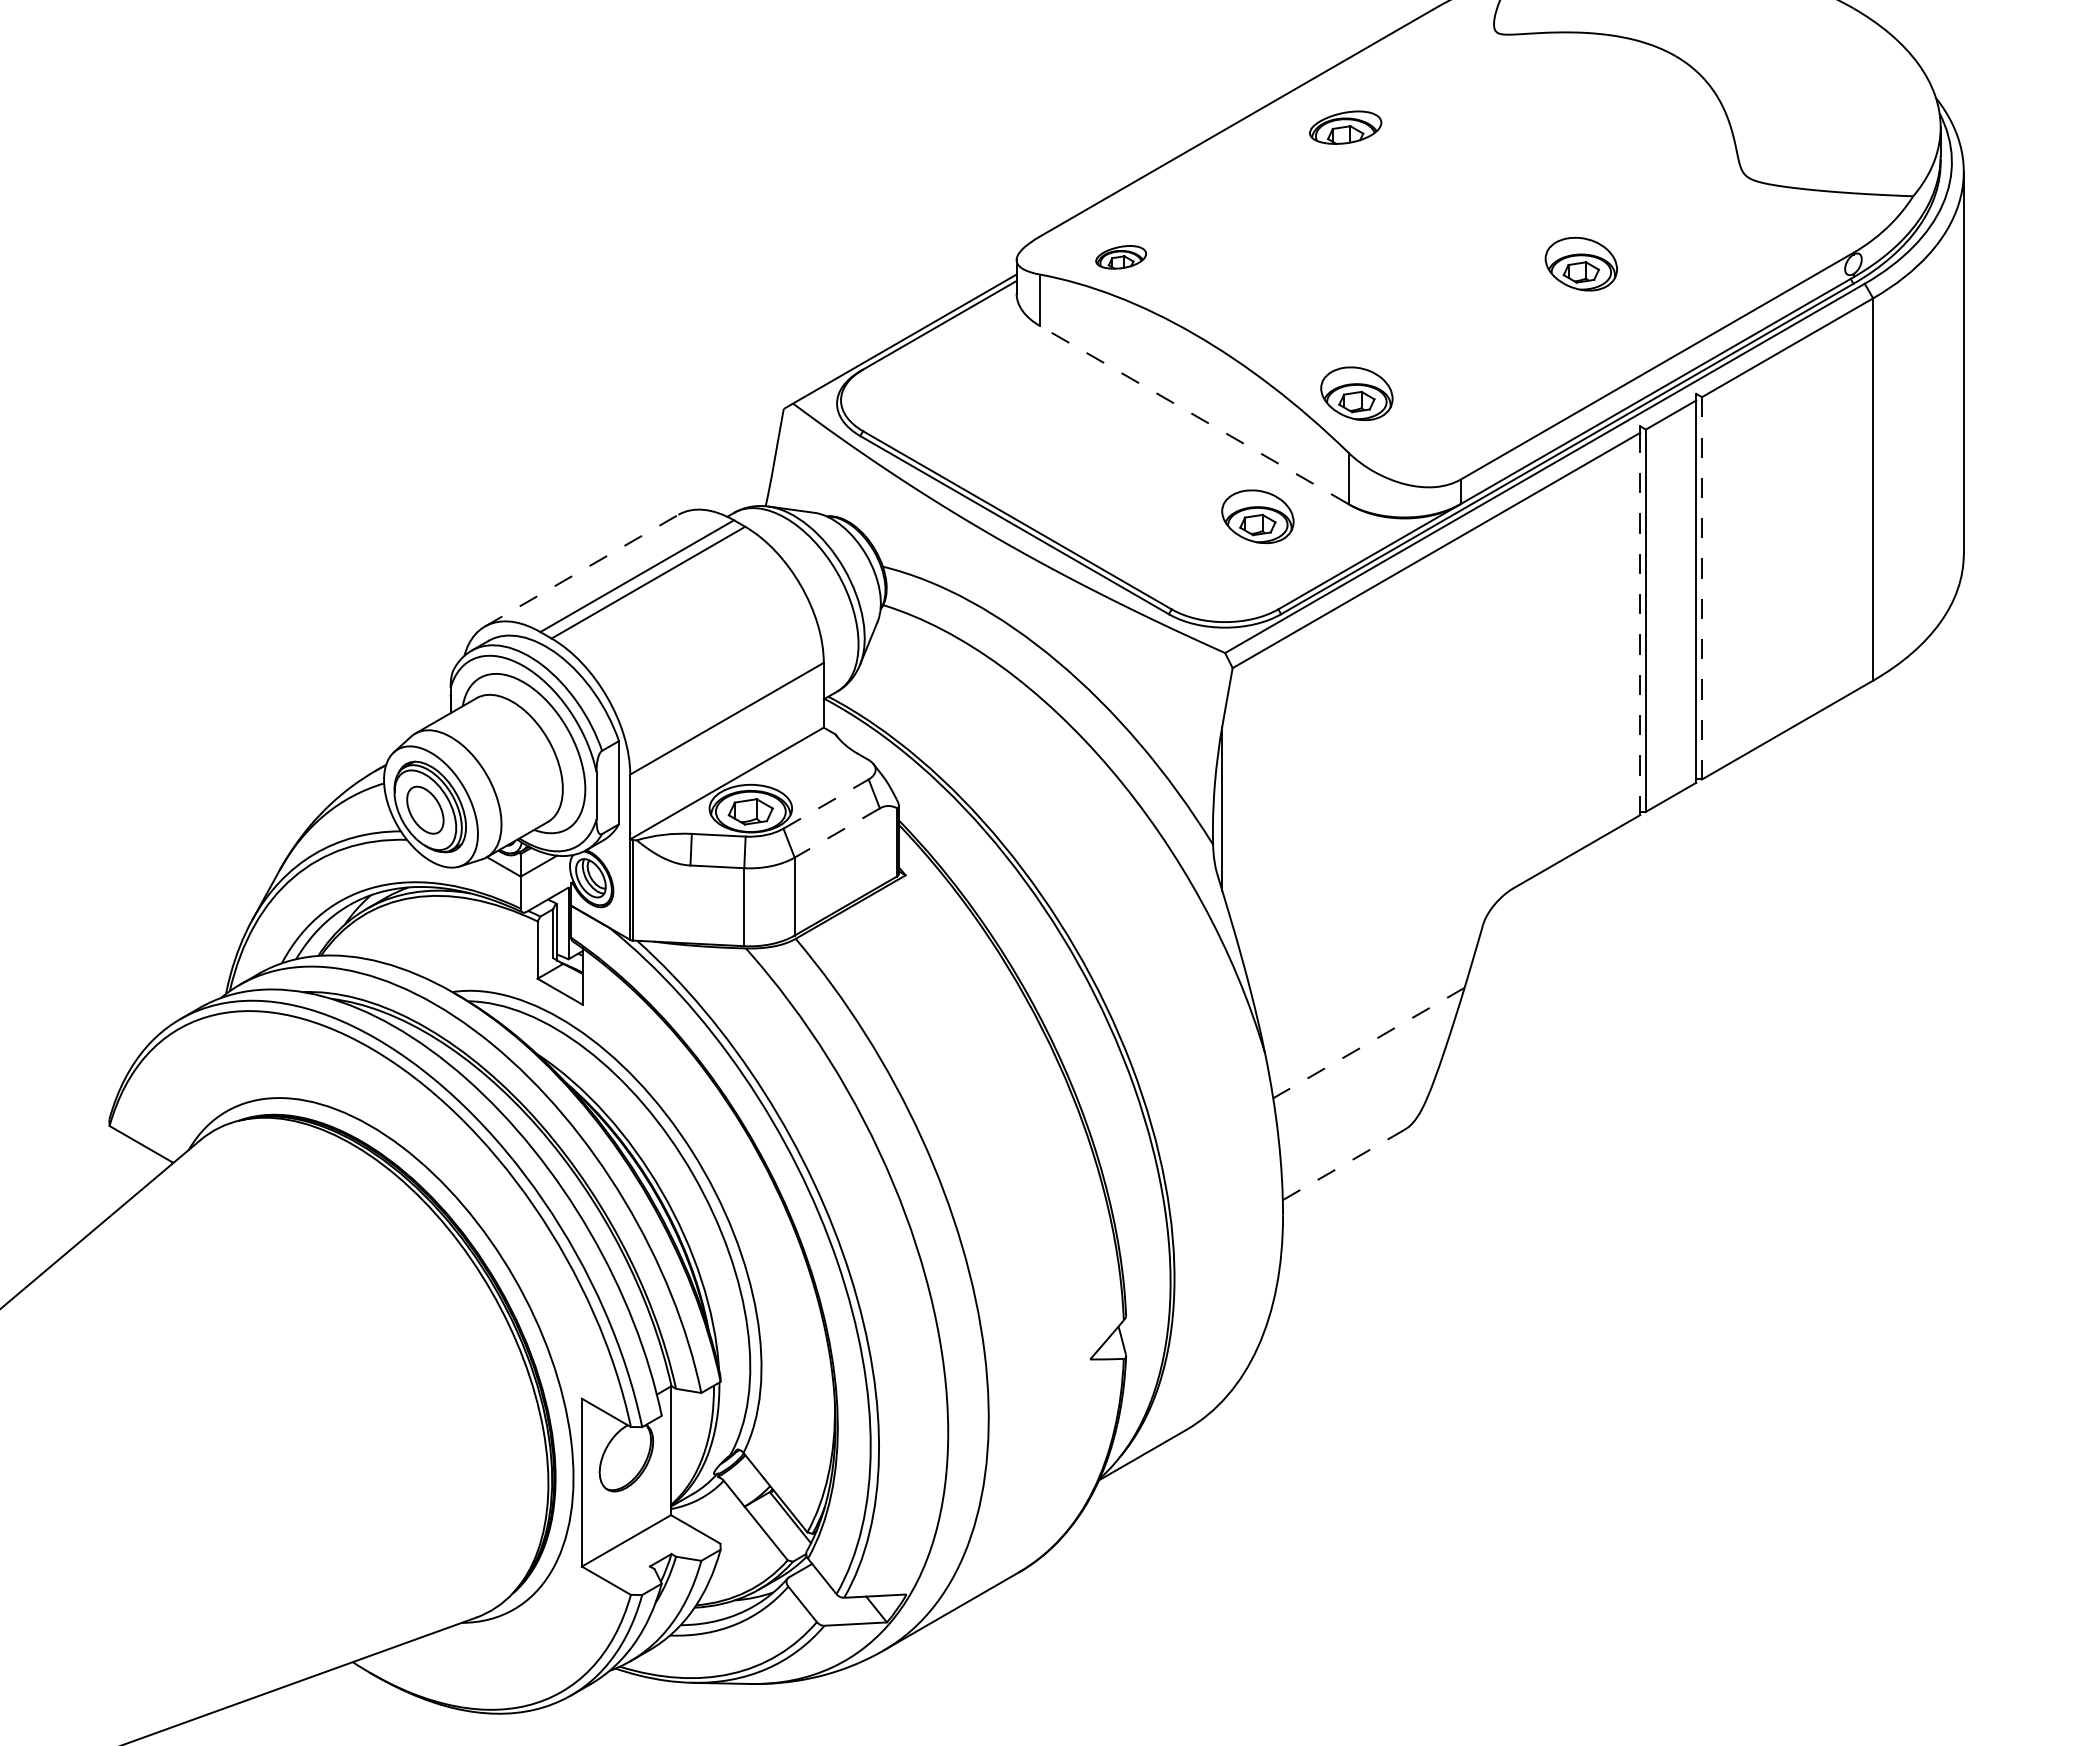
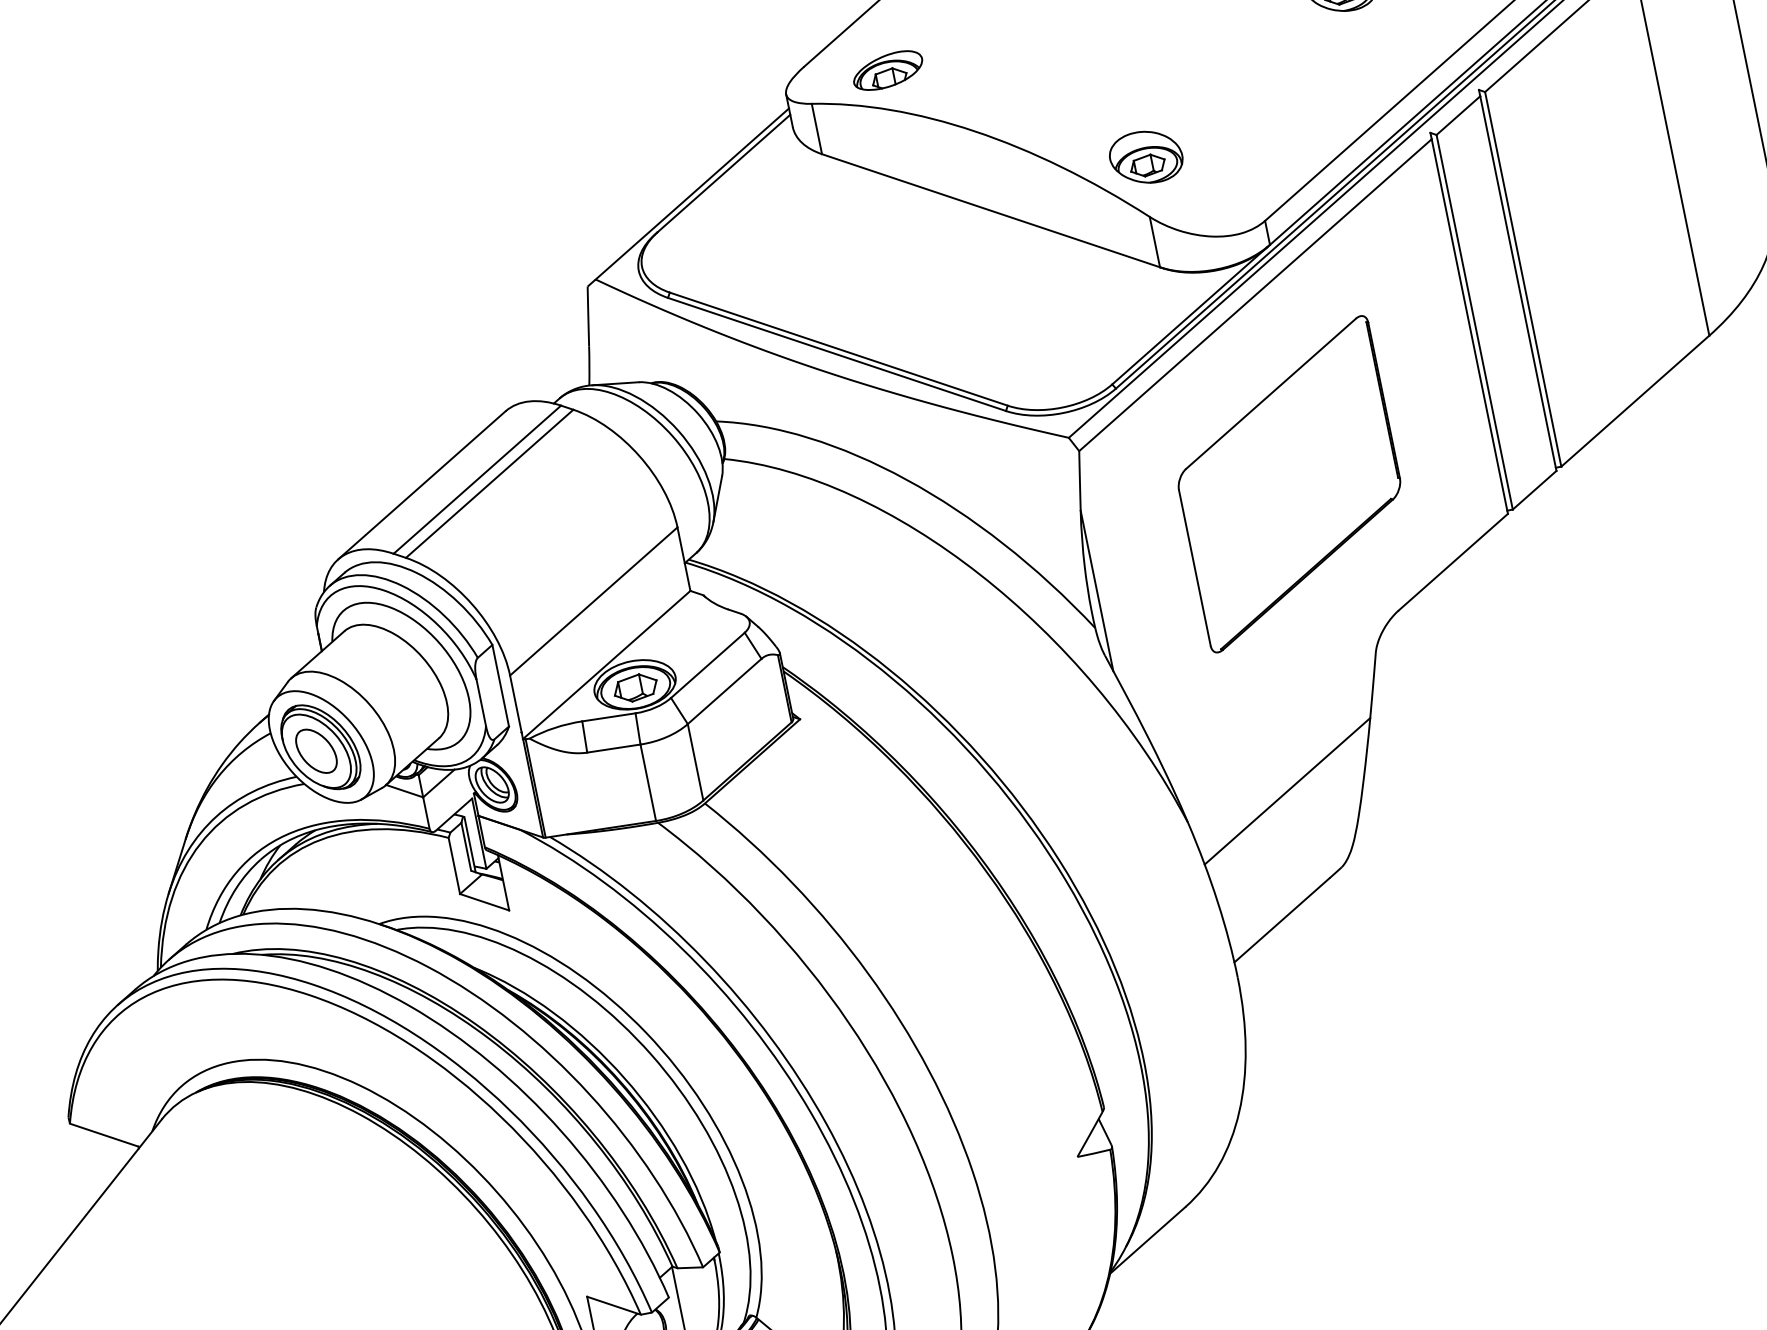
part: (1120, 257) -> (887, 71), size x1.43
line: (1193, 414) -> (990, 210), dashed -> solid
part: (1257, 516) -> (1073, 297), removed
line: (581, 570) -> (421, 485), dashed -> solid
line: (1702, 588) -> (1523, 279), dashed -> solid
line: (1640, 624) -> (1470, 327), dashed -> solid
part: (1431, 742) -> (1288, 484), added
line: (826, 803) -> (708, 664), dashed -> solid
line: (836, 833) -> (723, 692), dashed -> solid
line: (1368, 1043) -> (1287, 791), dashed -> solid
line: (1337, 1168) -> (1281, 920), dashed -> solid

